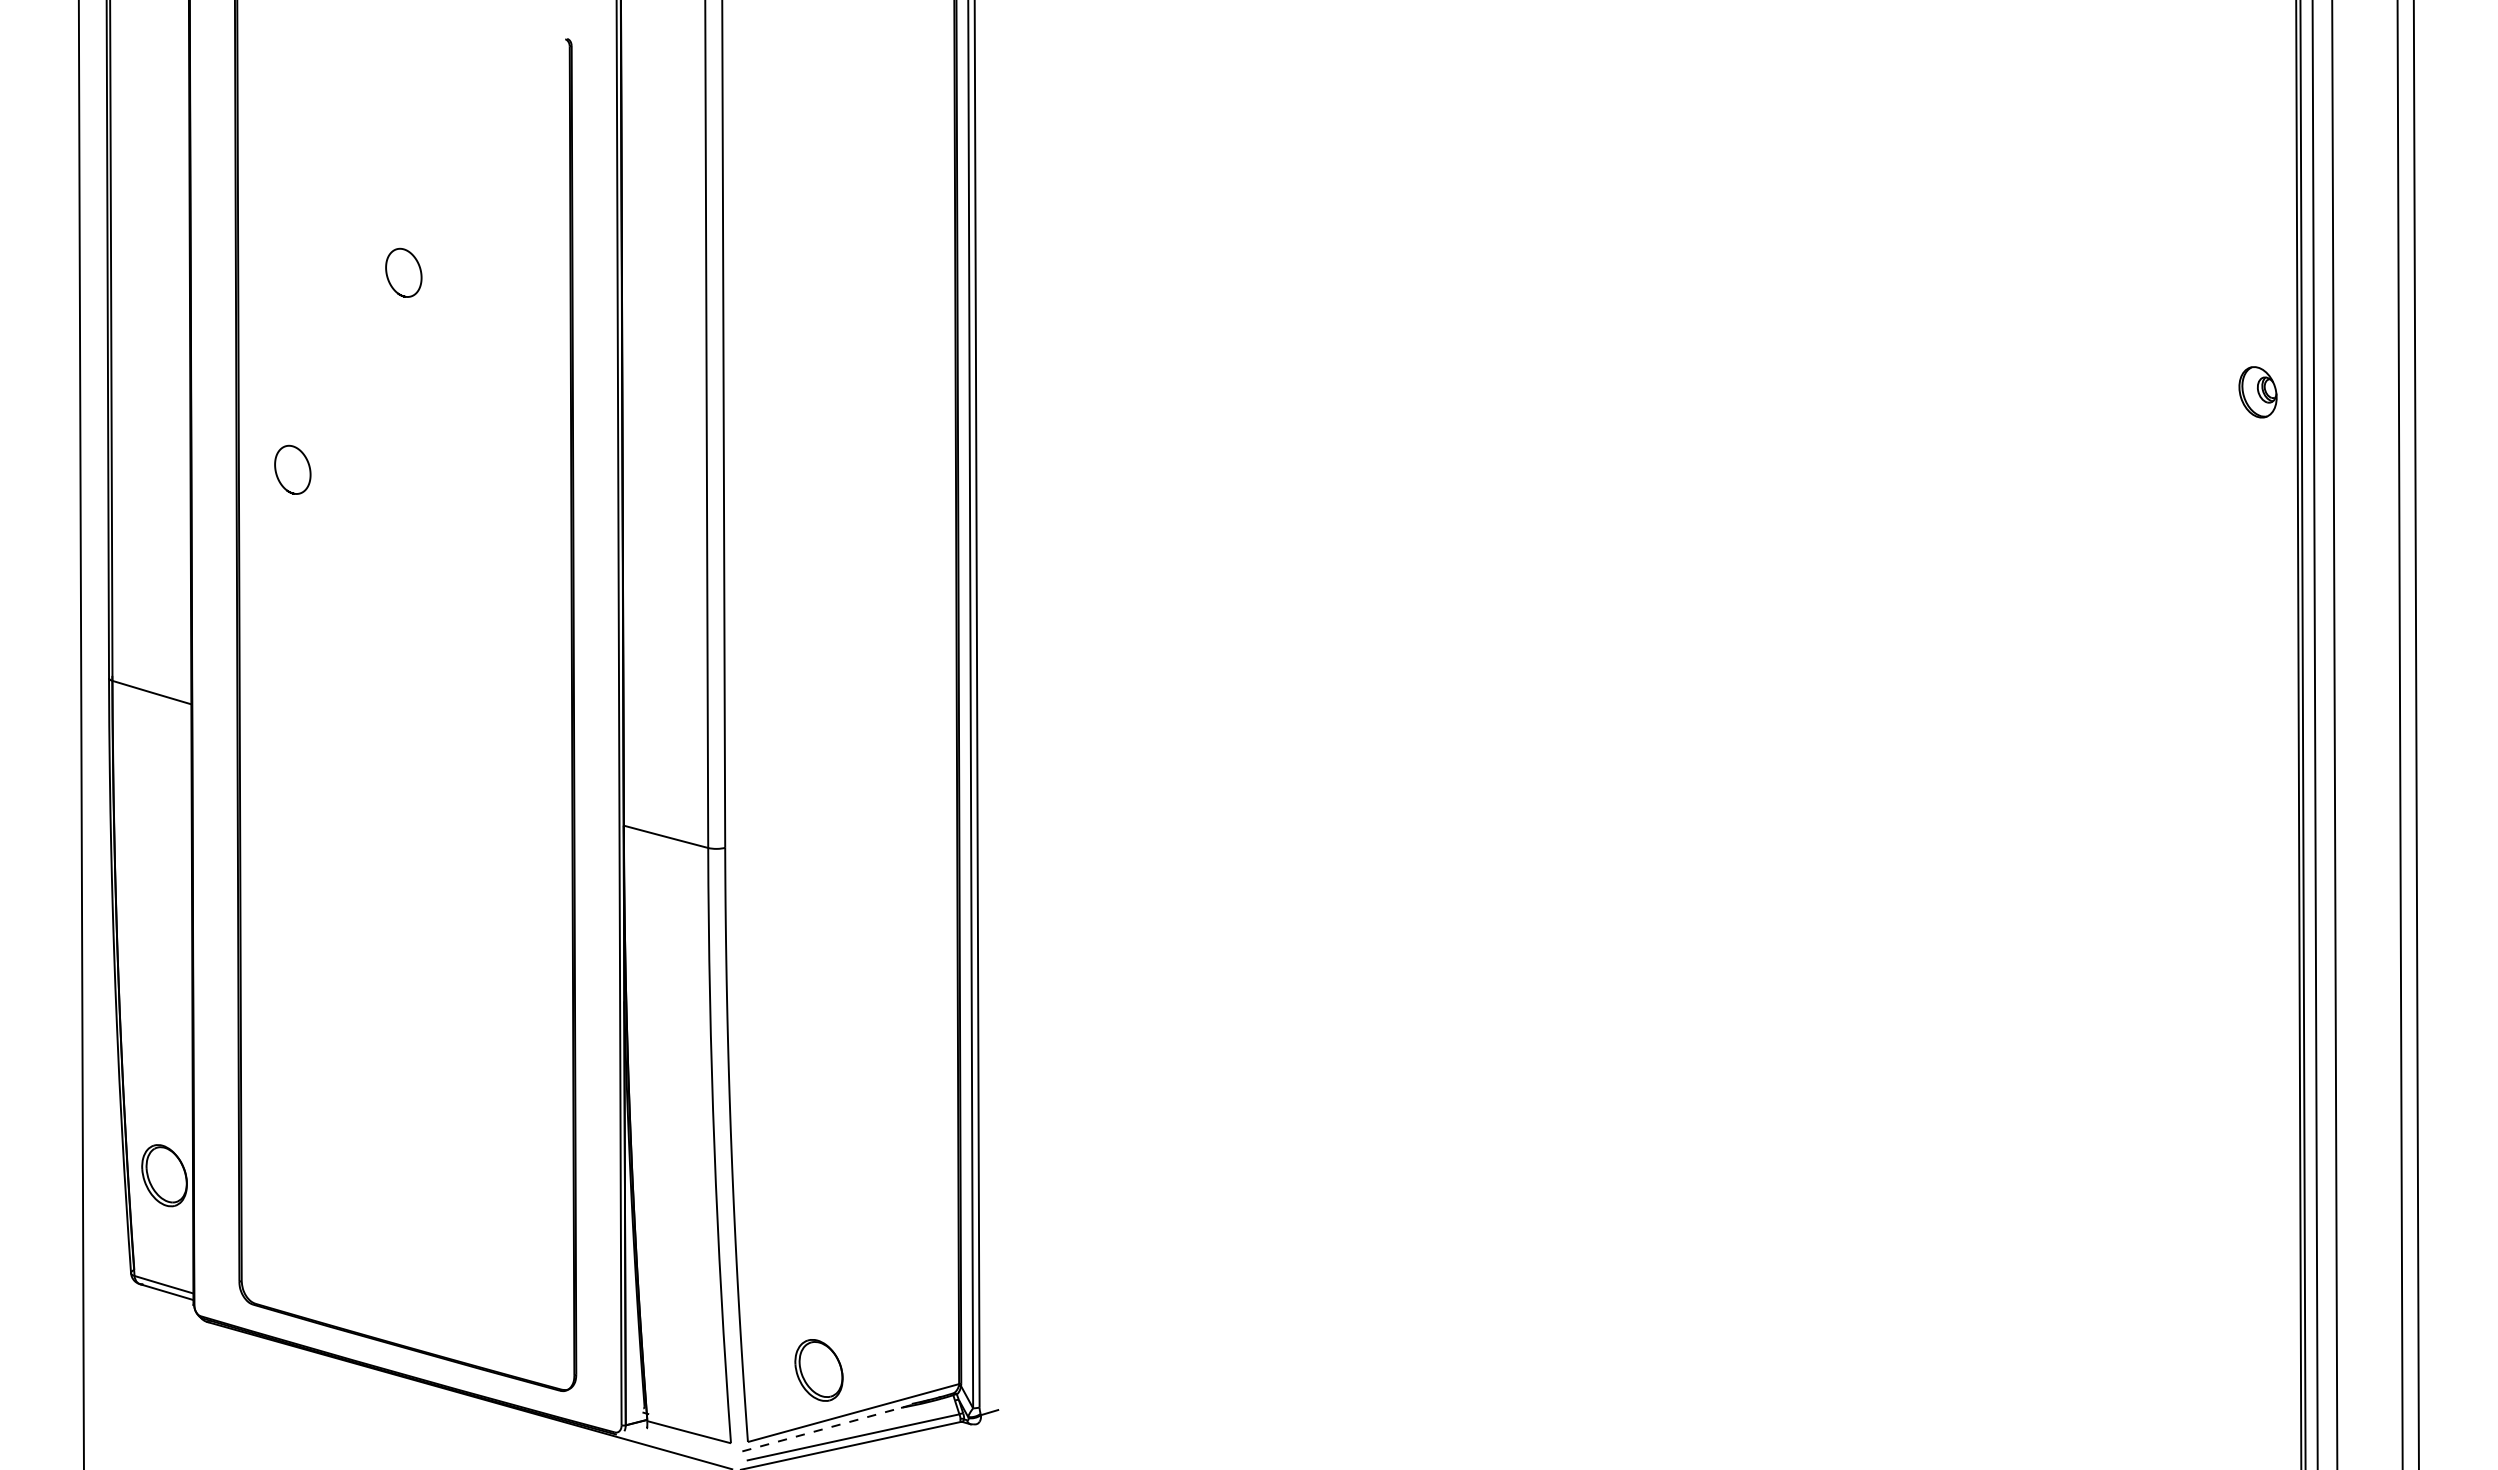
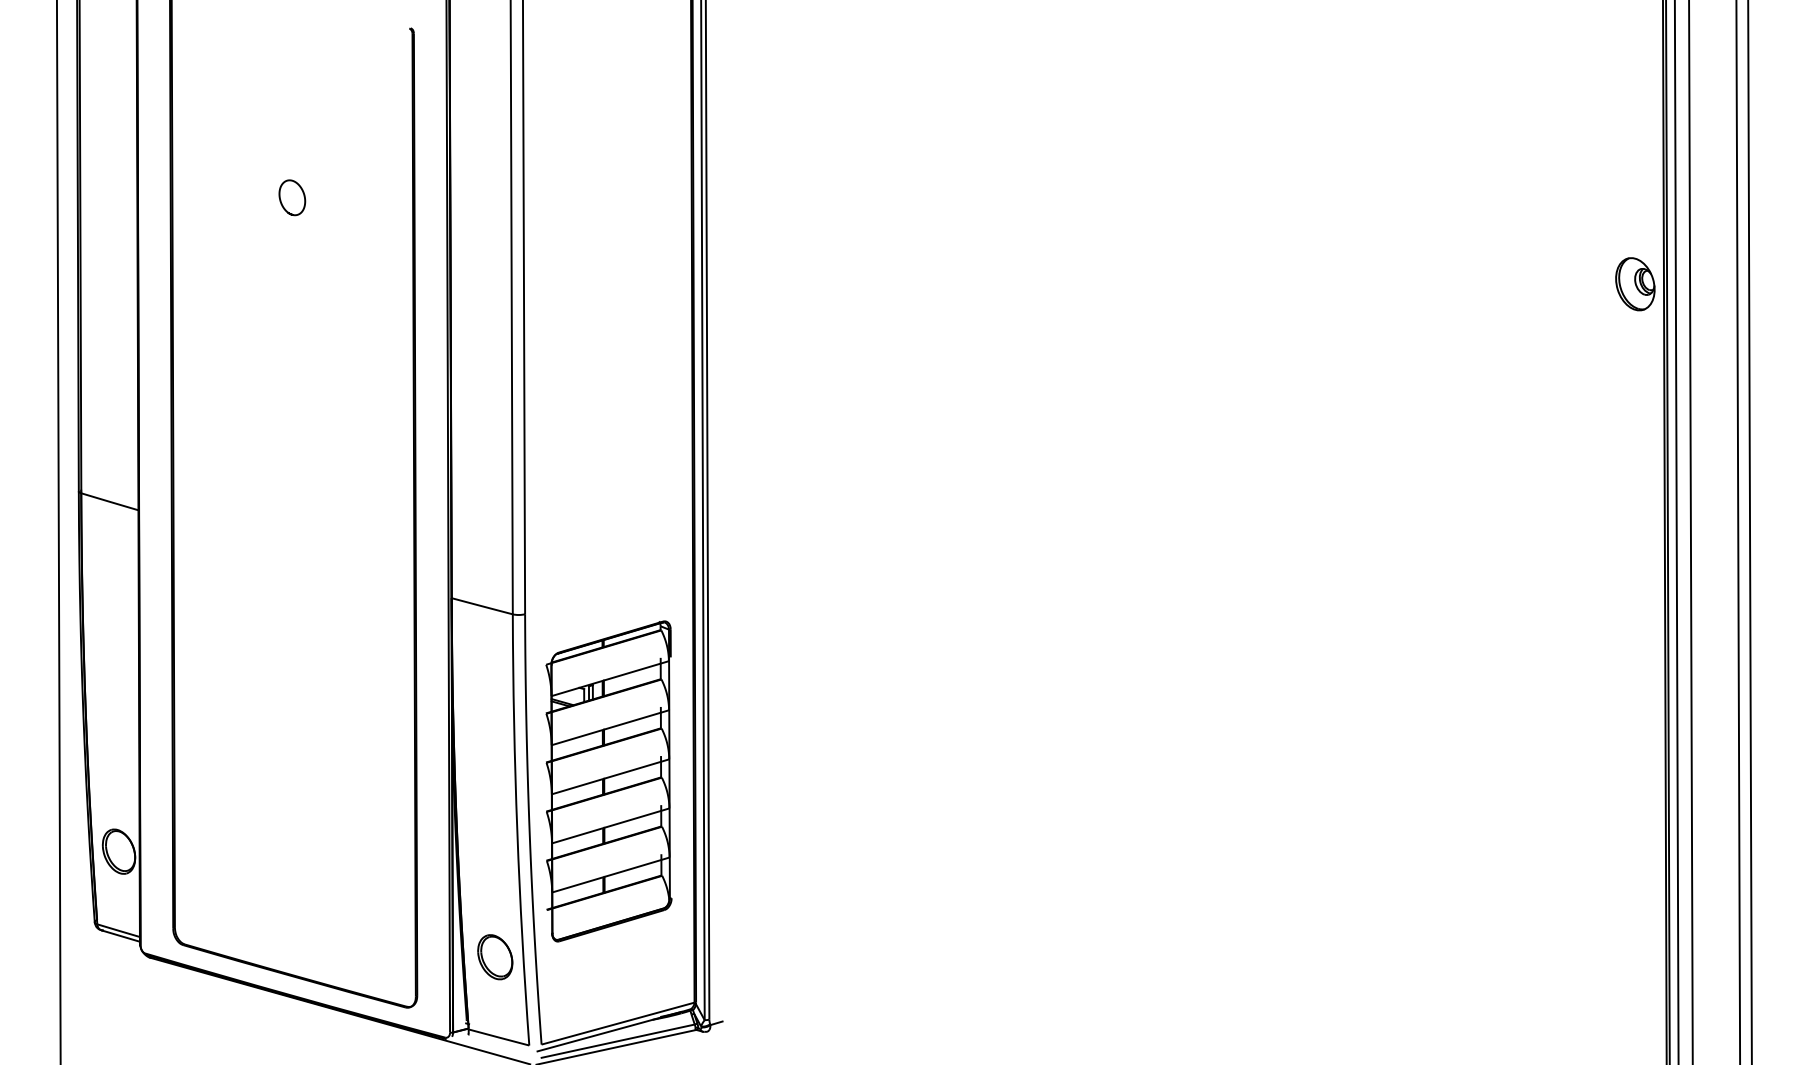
part: (2257, 392) -> (1634, 284), size x1.43
curve: (277, 473) -> (200, 343), removed
part: (840, 1078) -> (608, 781), added
part: (818, 1370) -> (494, 957), moved
line: (842, 1424) -> (610, 1031), dashed -> solid

